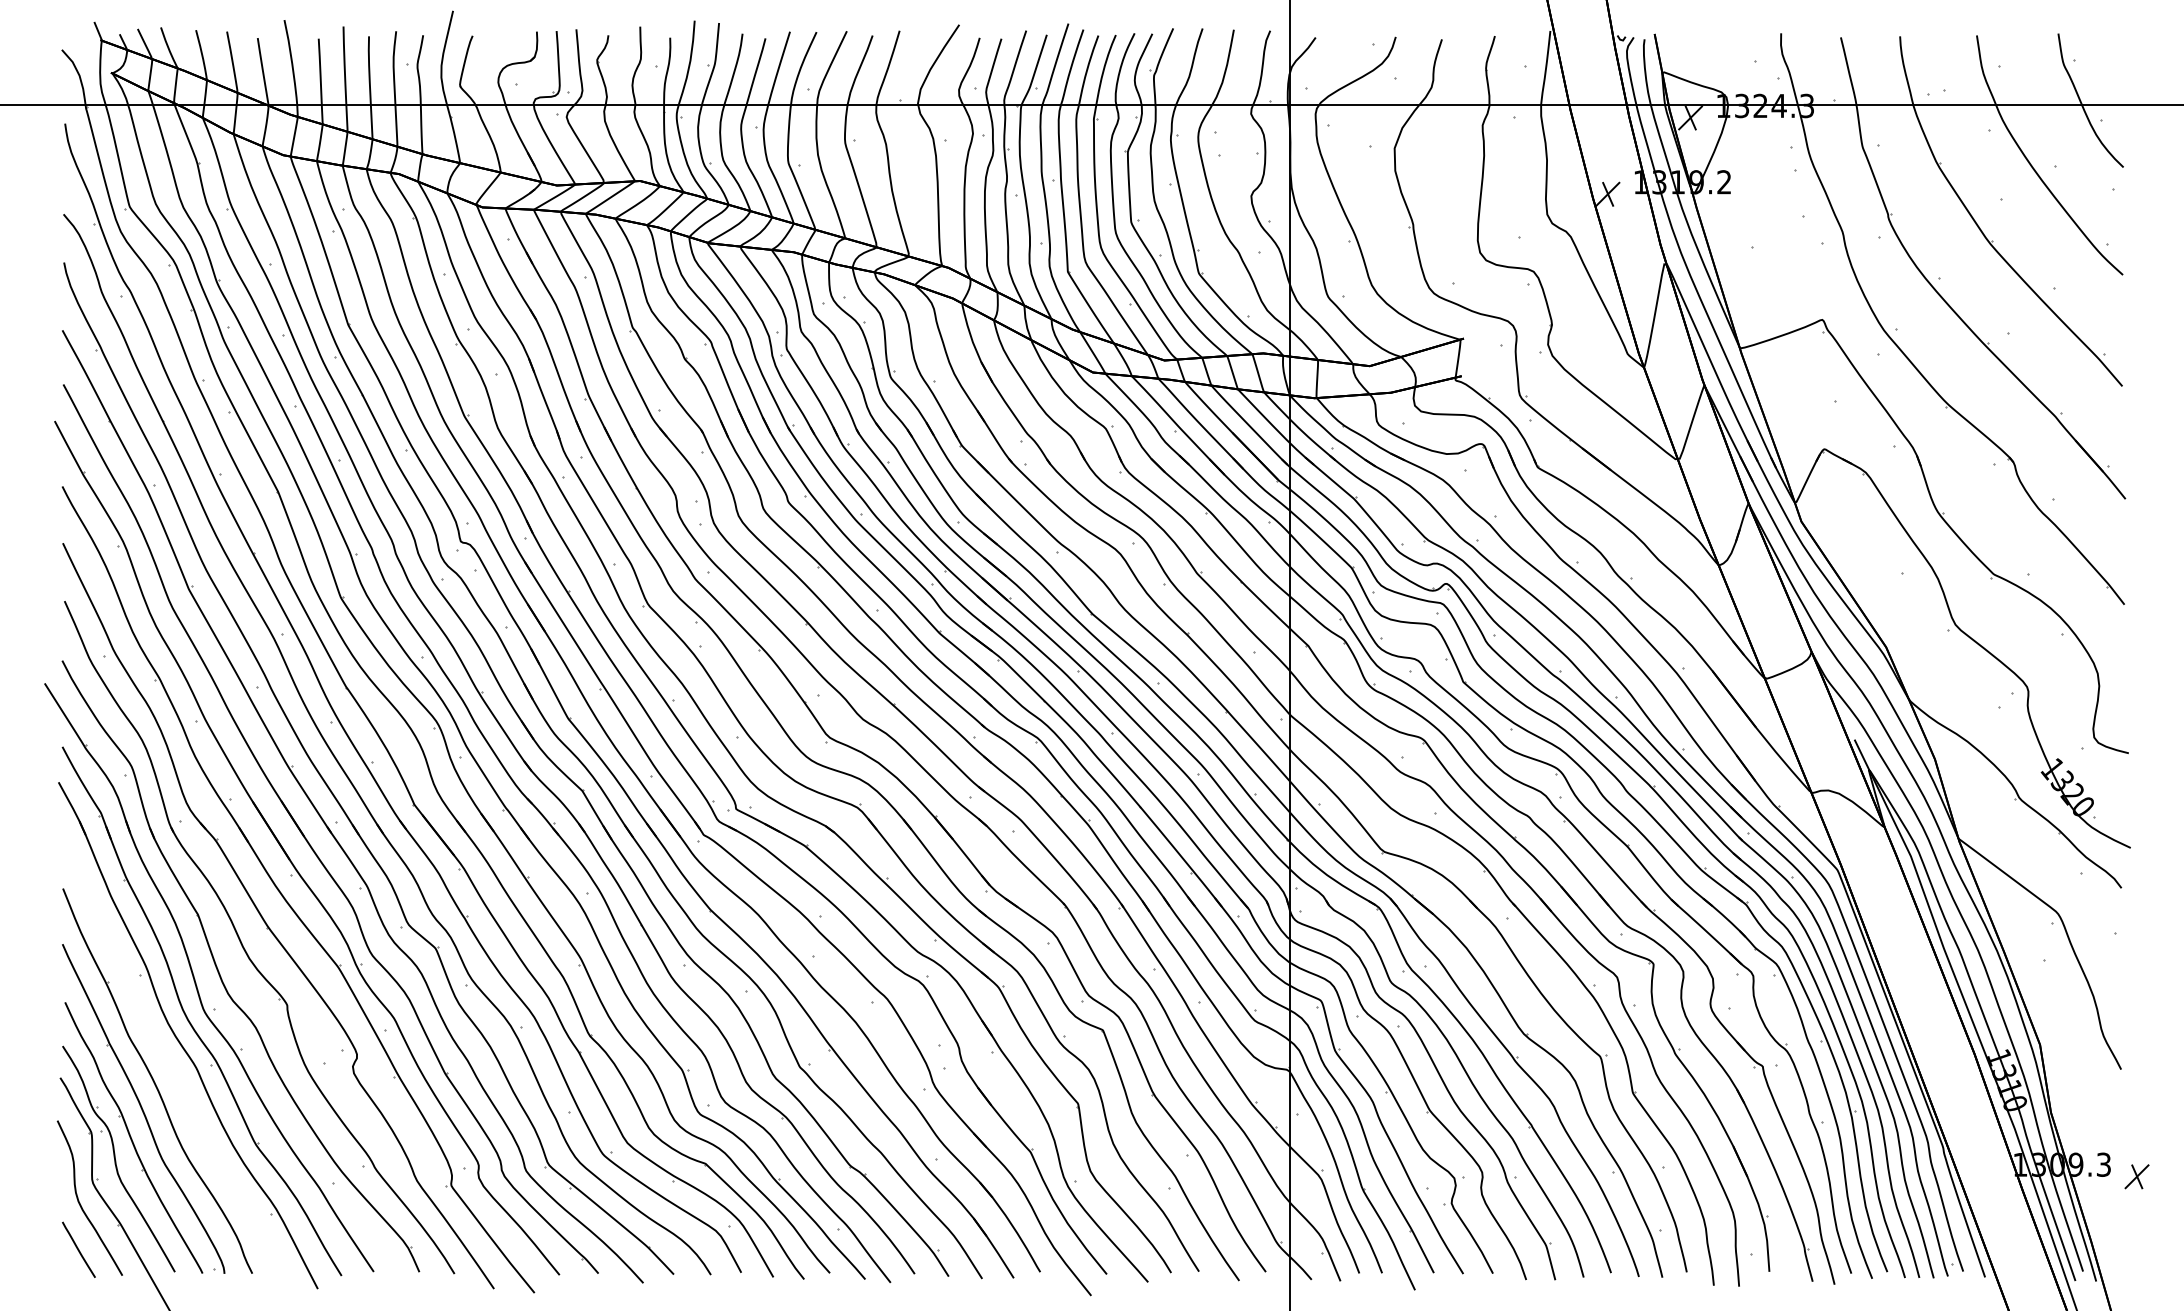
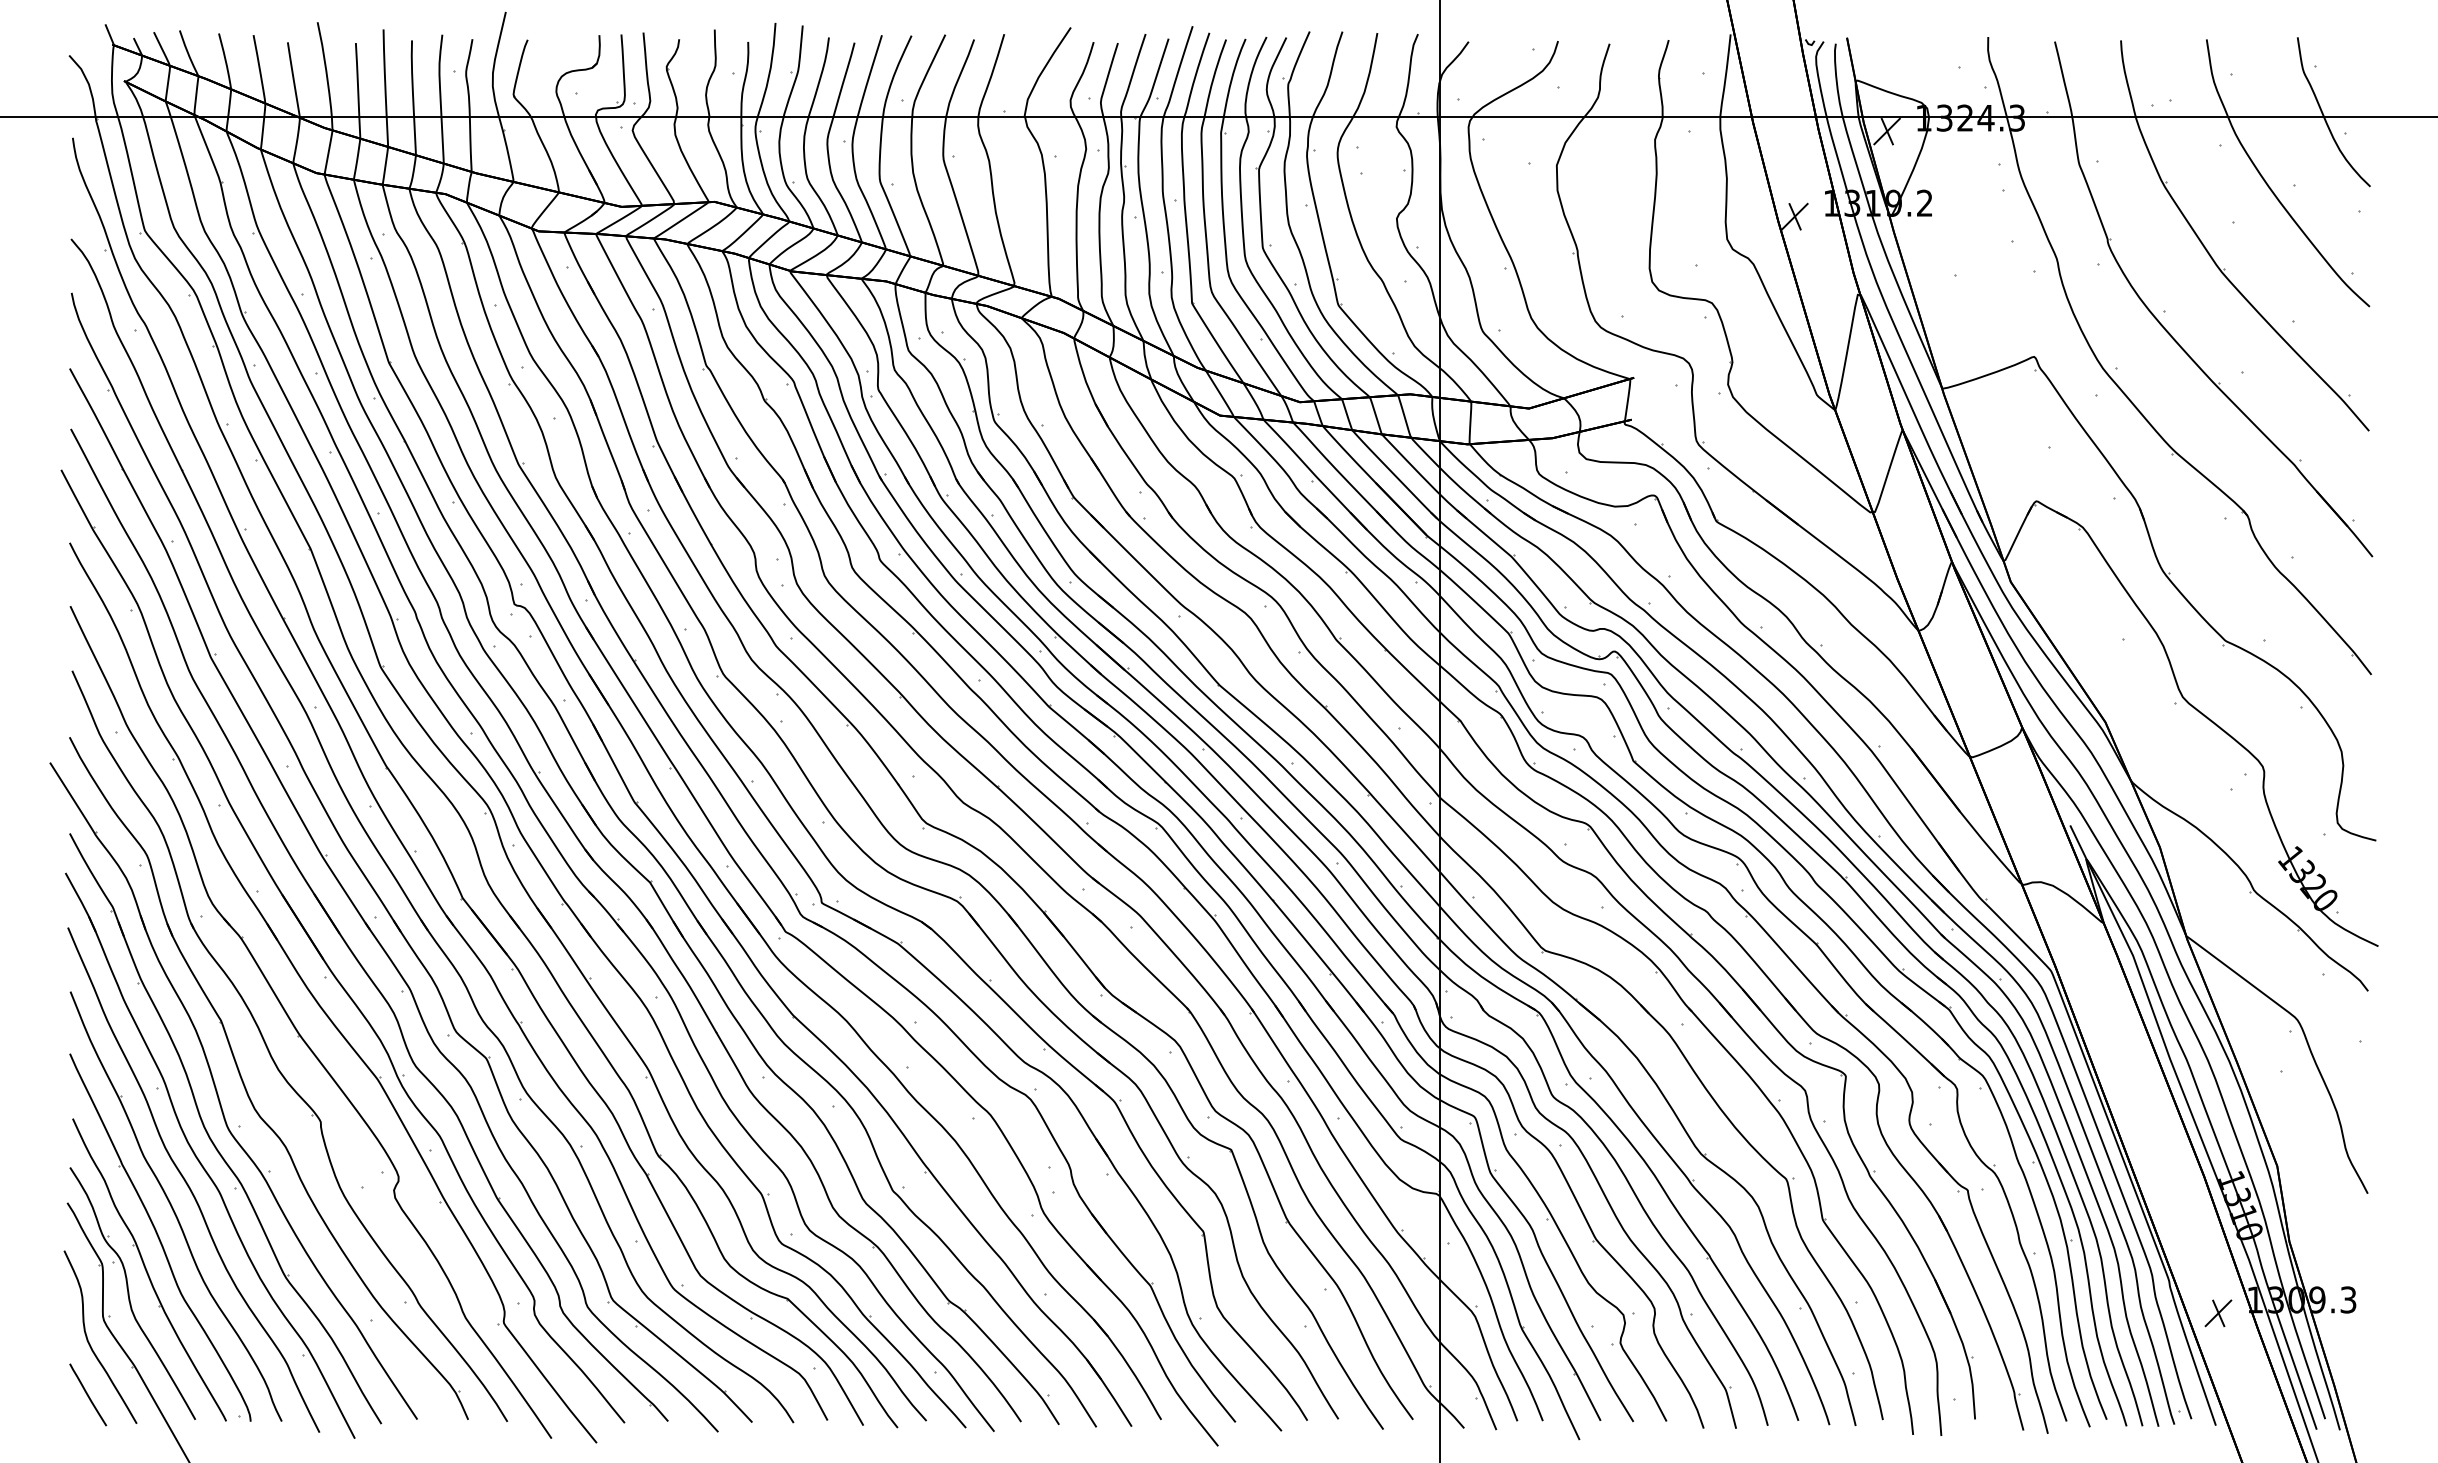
curve: (167, 1059) -> (187, 1182), added
part: (2137, 1176) -> (2218, 1313), moved

